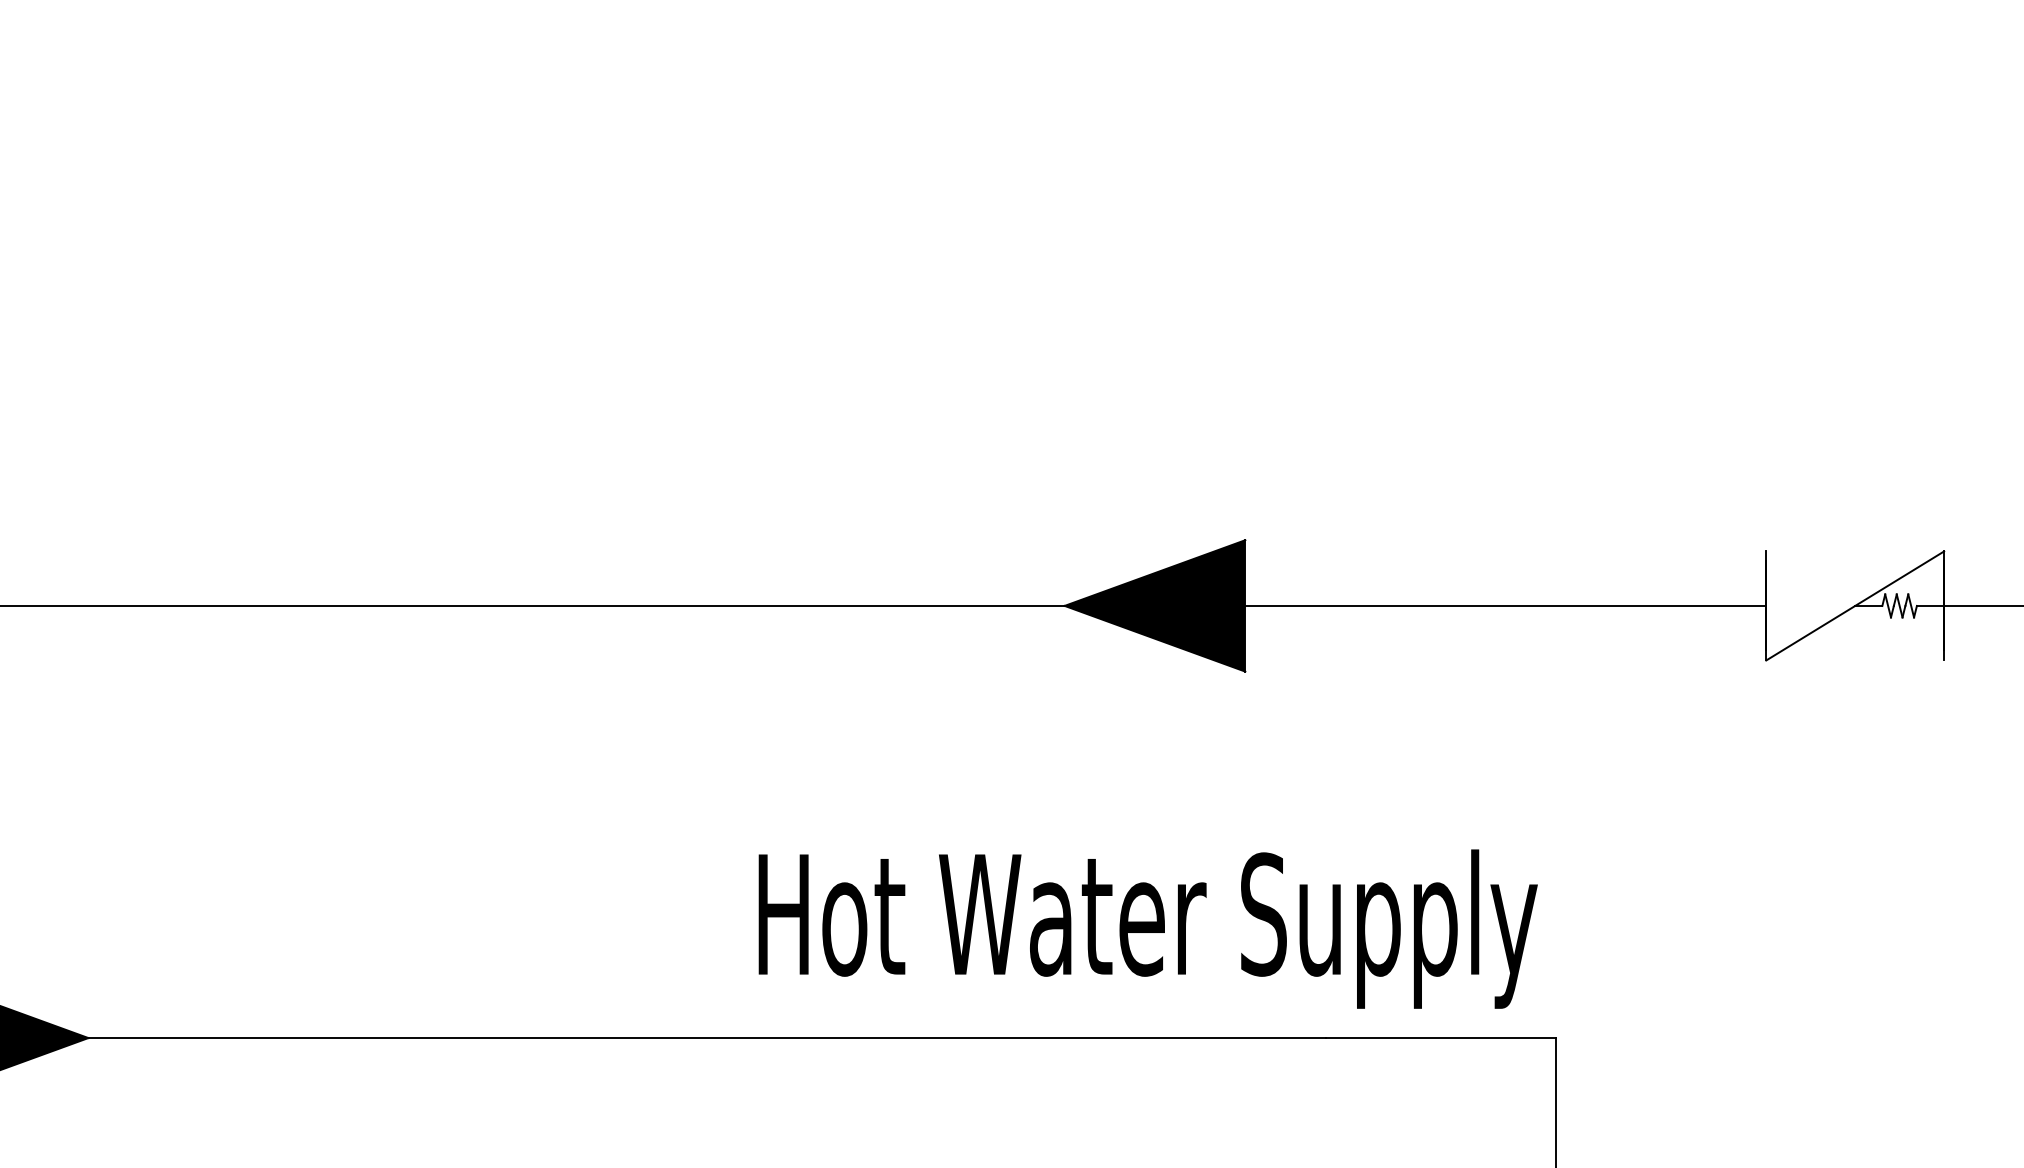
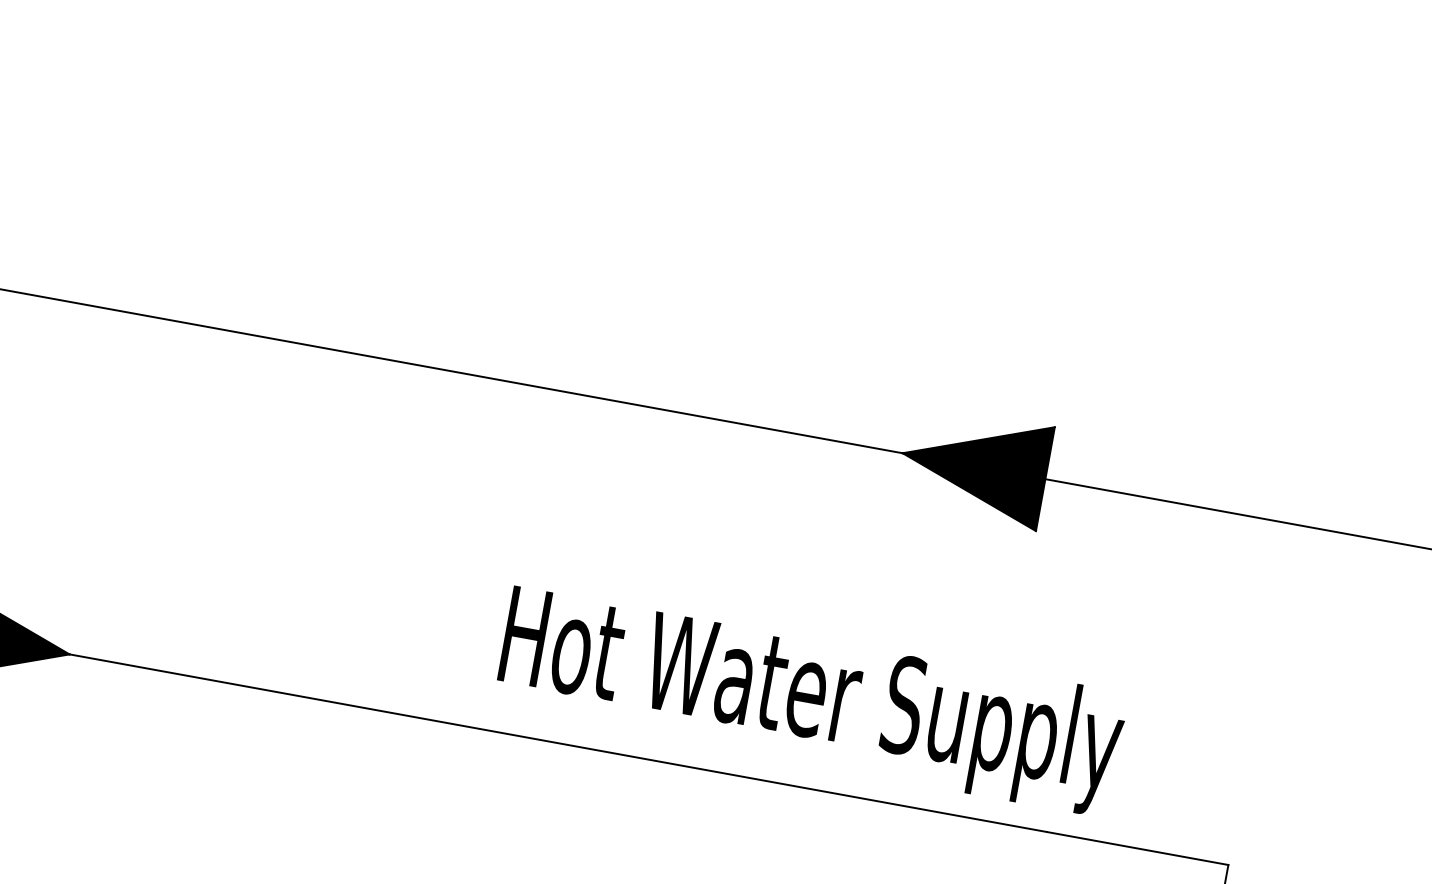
text: (1147, 928) -> (810, 699), moved

